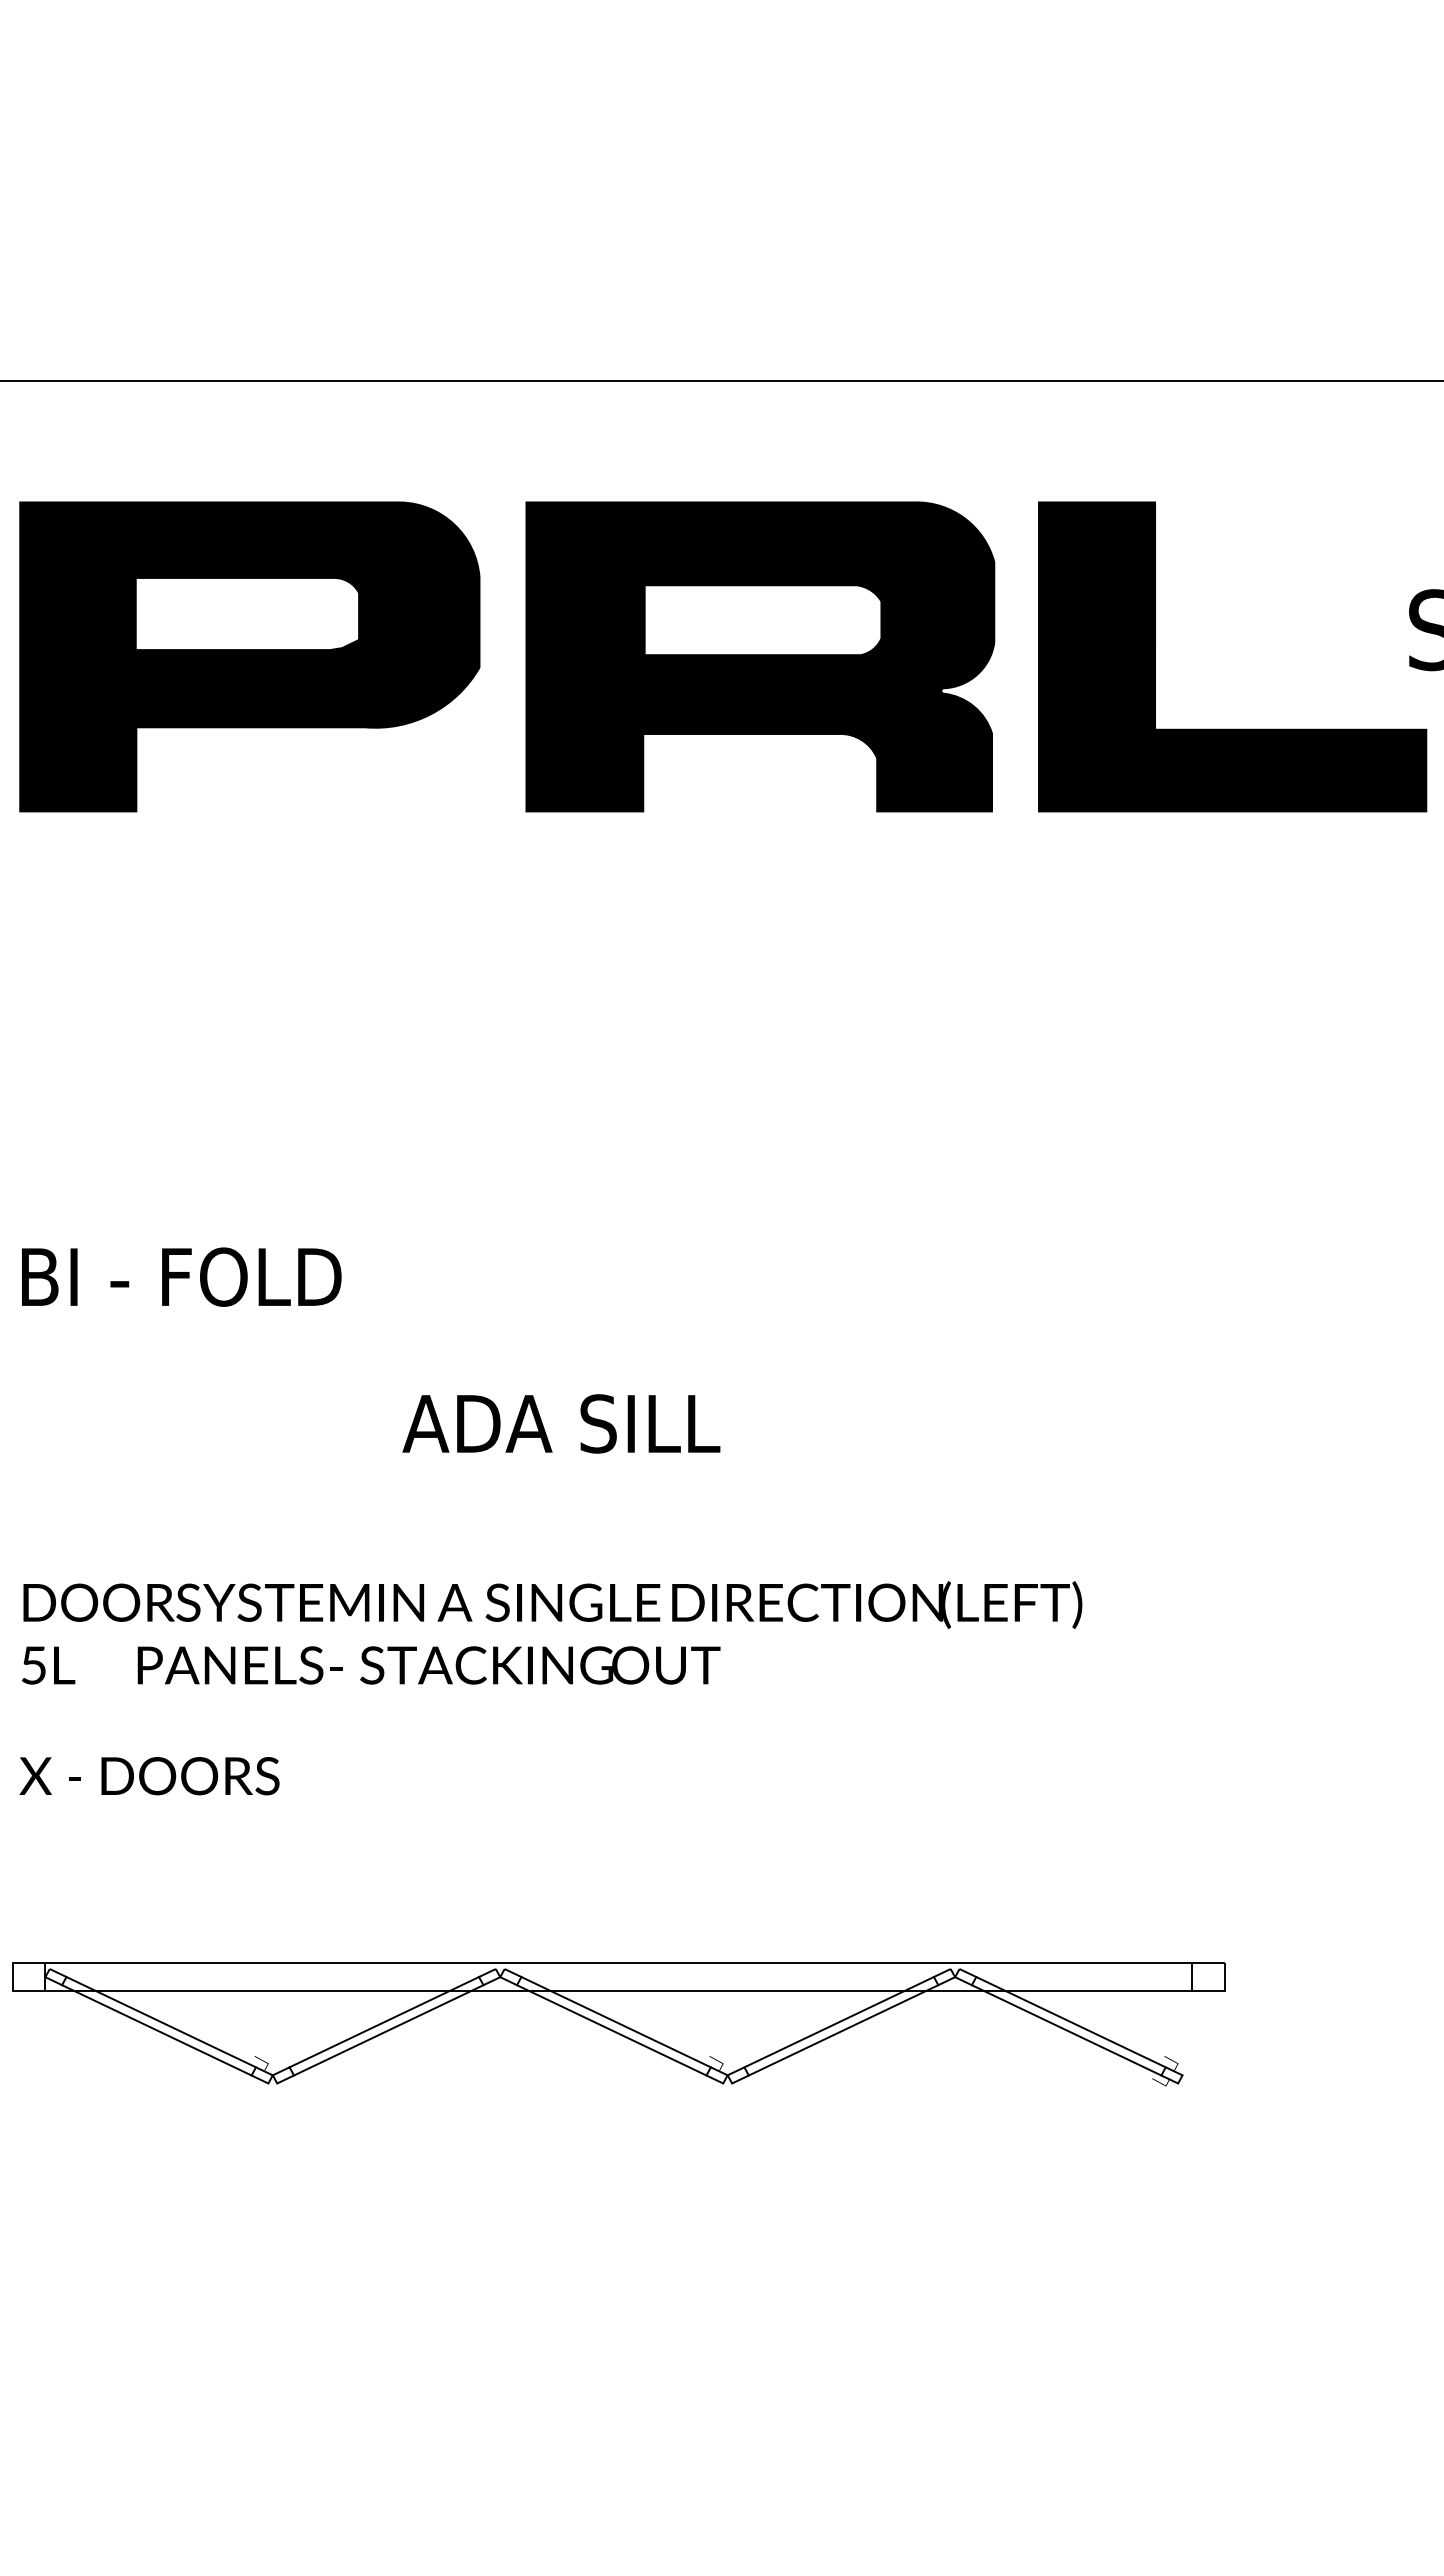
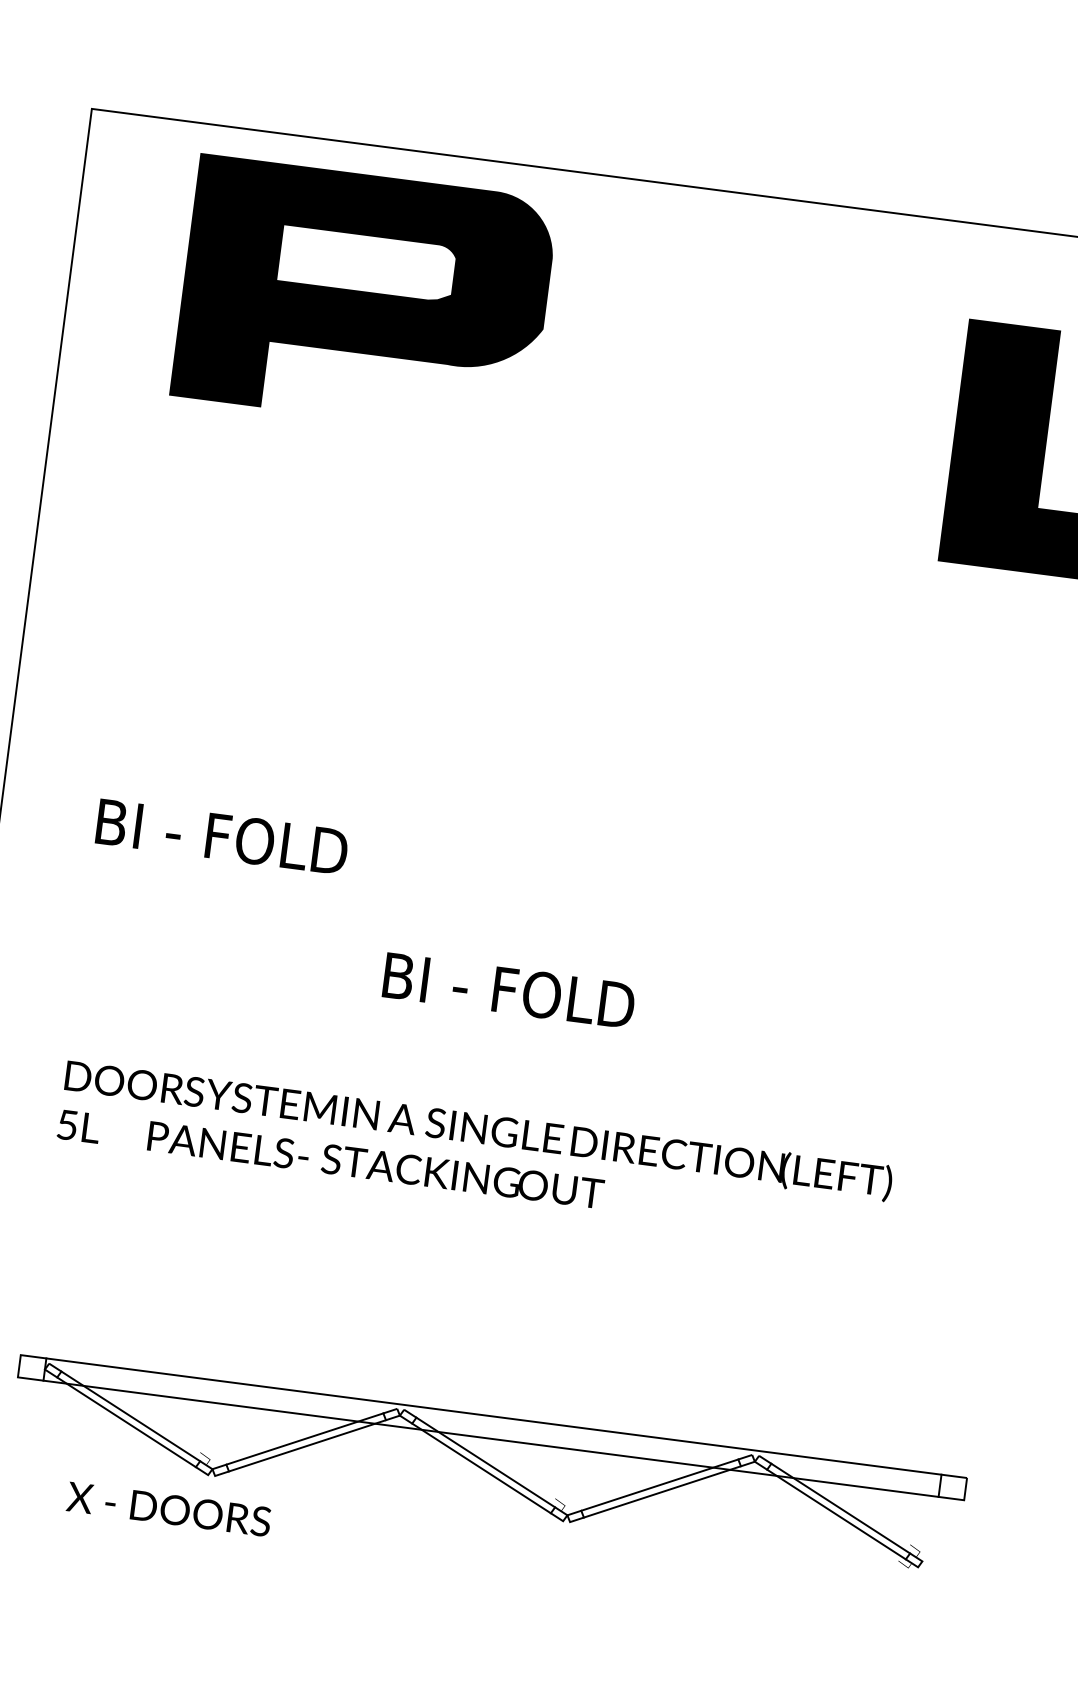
part: (249, 656) -> (364, 297), moved
part: (760, 656) -> (736, 411), removed
text: (565, 1423) -> (506, 990), ADA SILL -> BI - FOLD
text: (149, 1776) -> (168, 1509), moved

